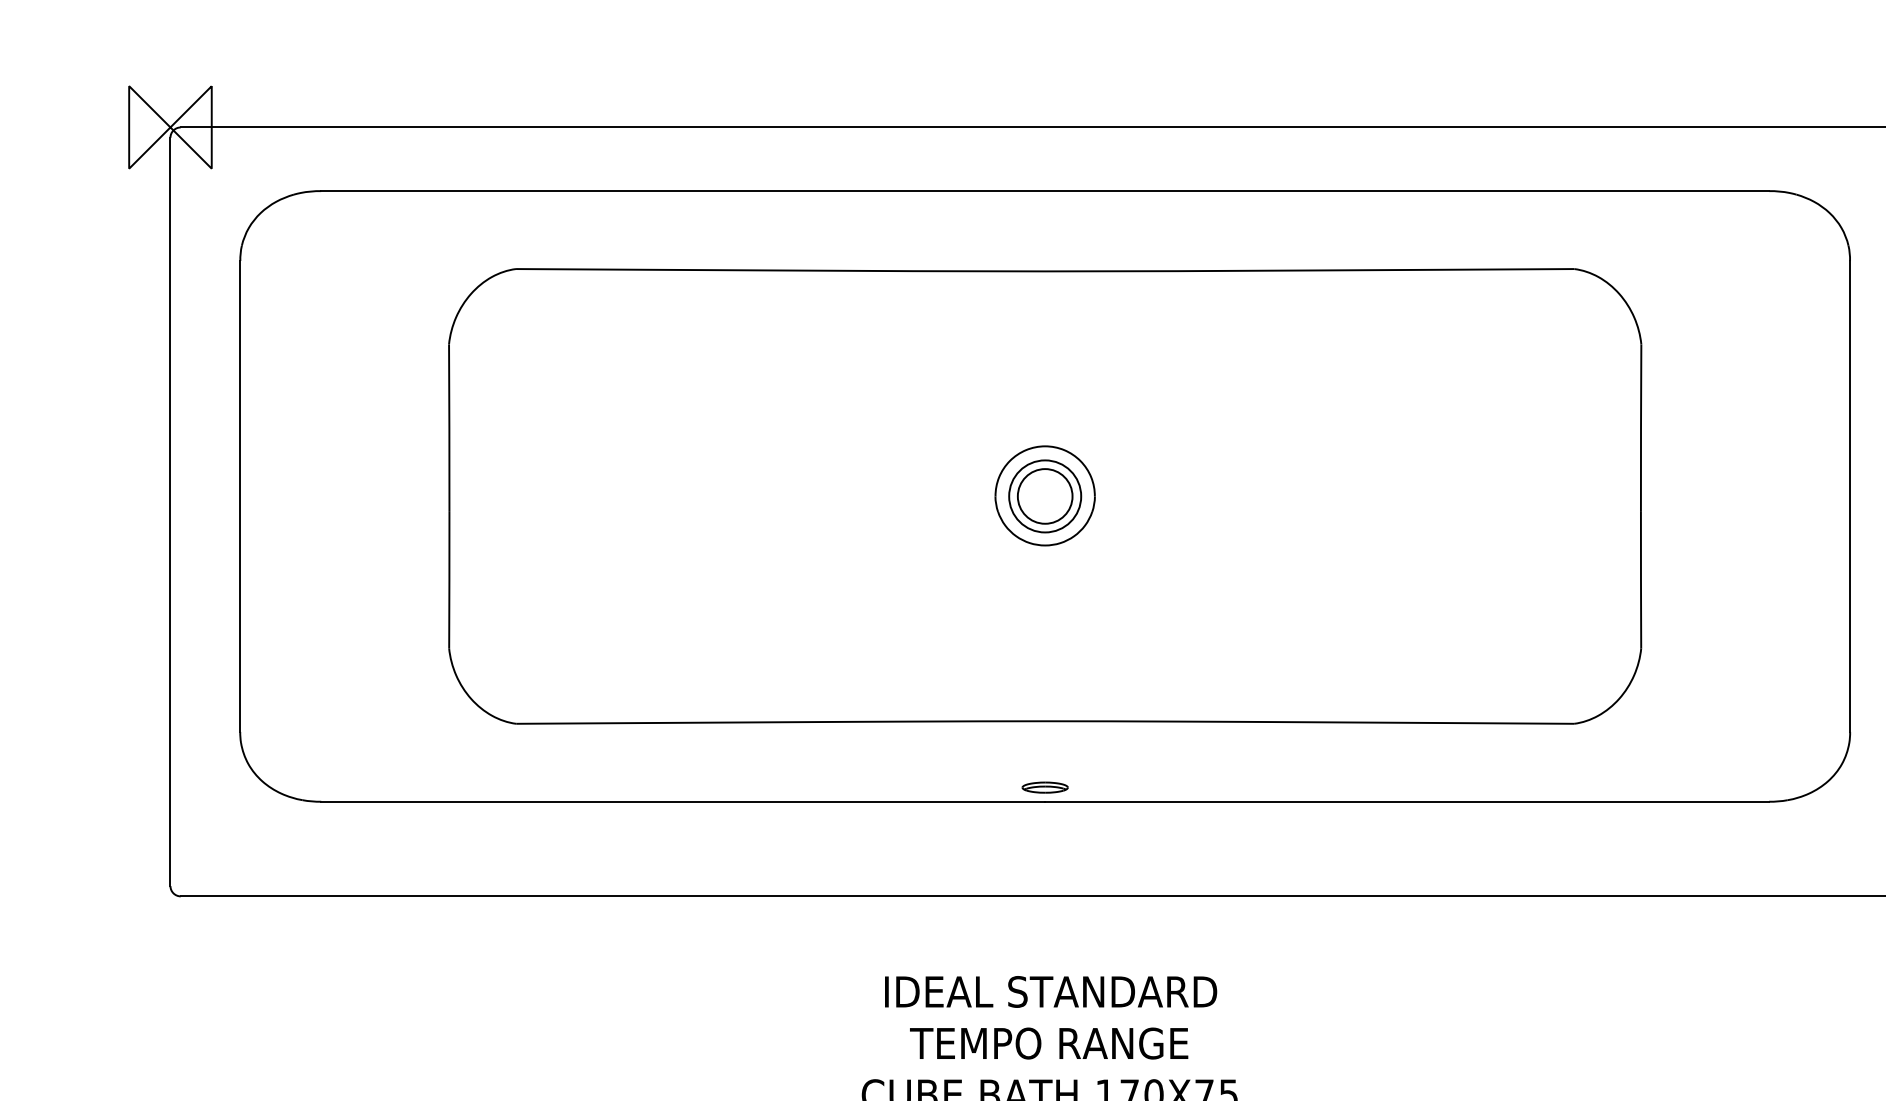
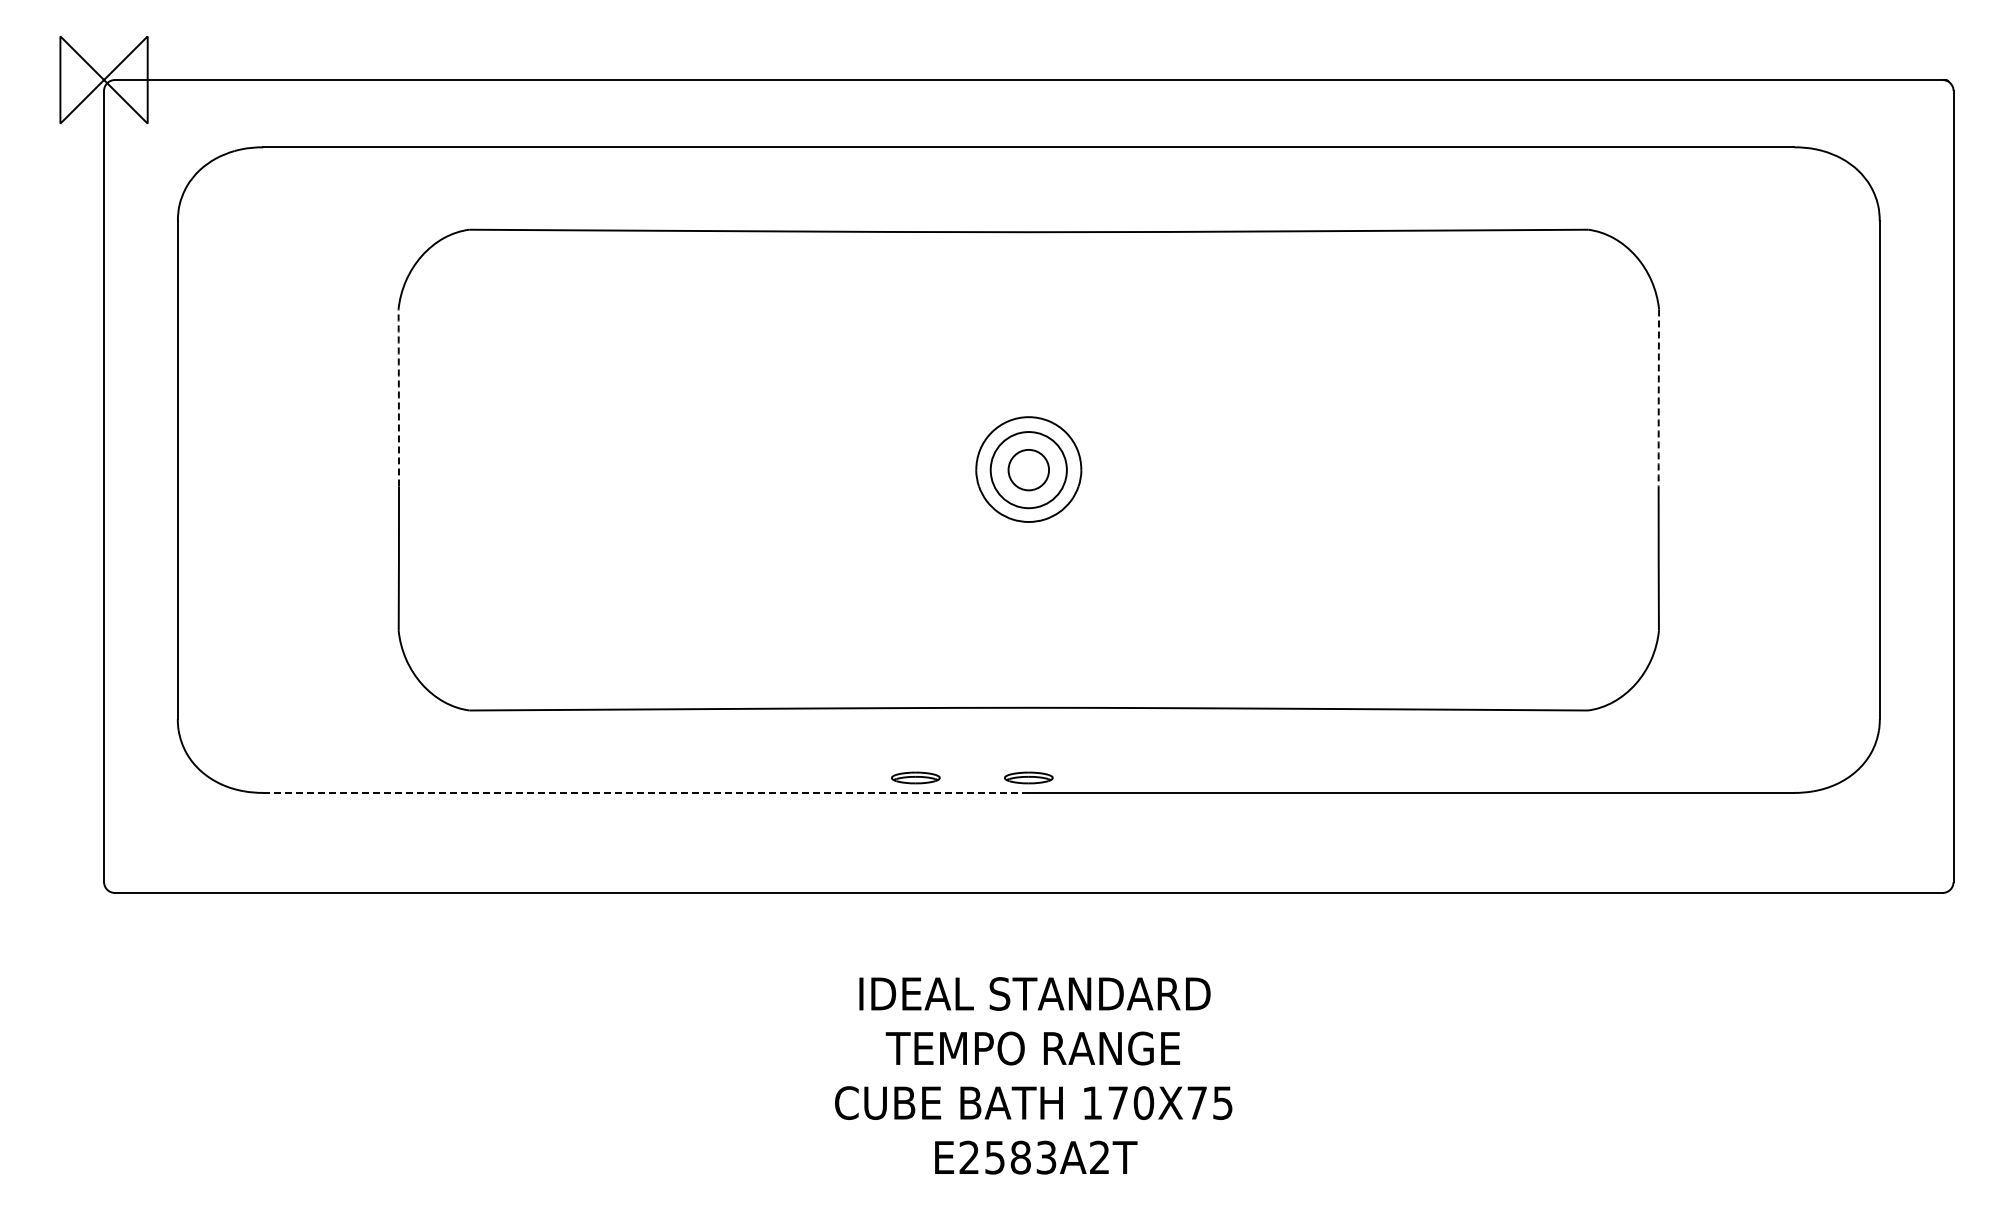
arc: (448, 427) -> (398, 397), solid -> dashed
arc: (1640, 427) -> (1658, 397), solid -> dashed
circle: (1044, 496) -> (1028, 470), size x0.7
part: (938, 787) -> (915, 777), added
line: (683, 801) -> (646, 792), solid -> dashed

